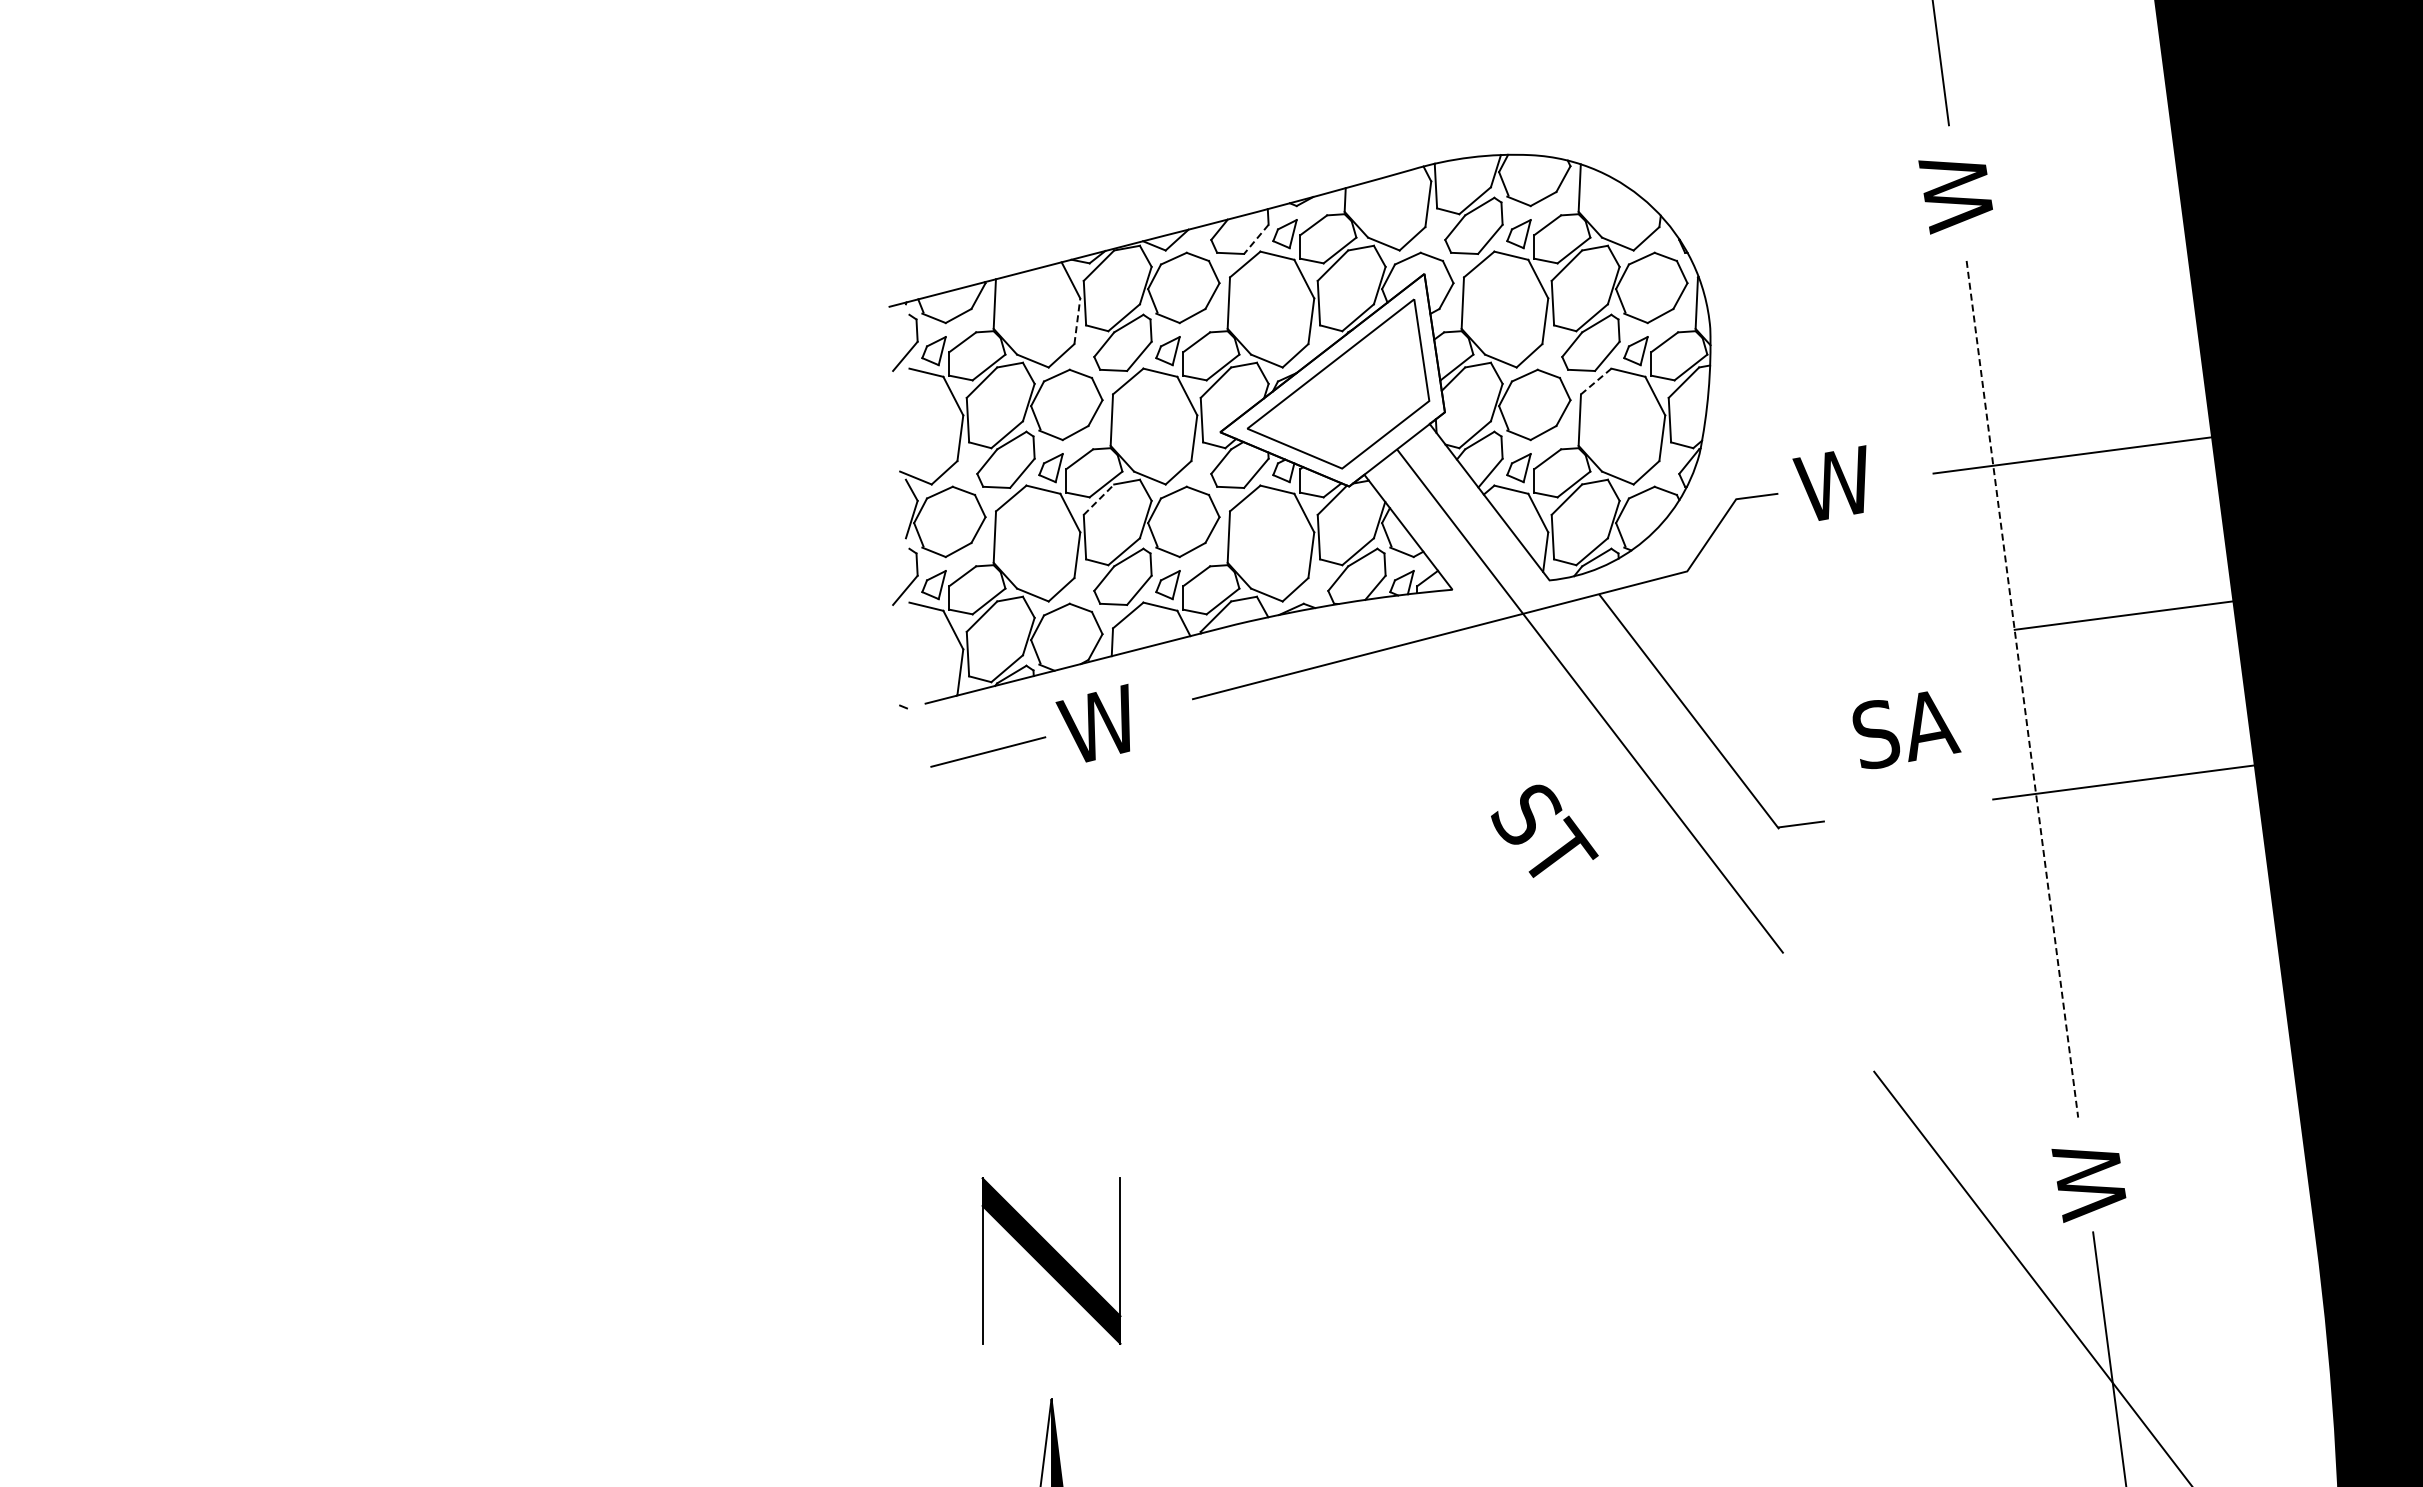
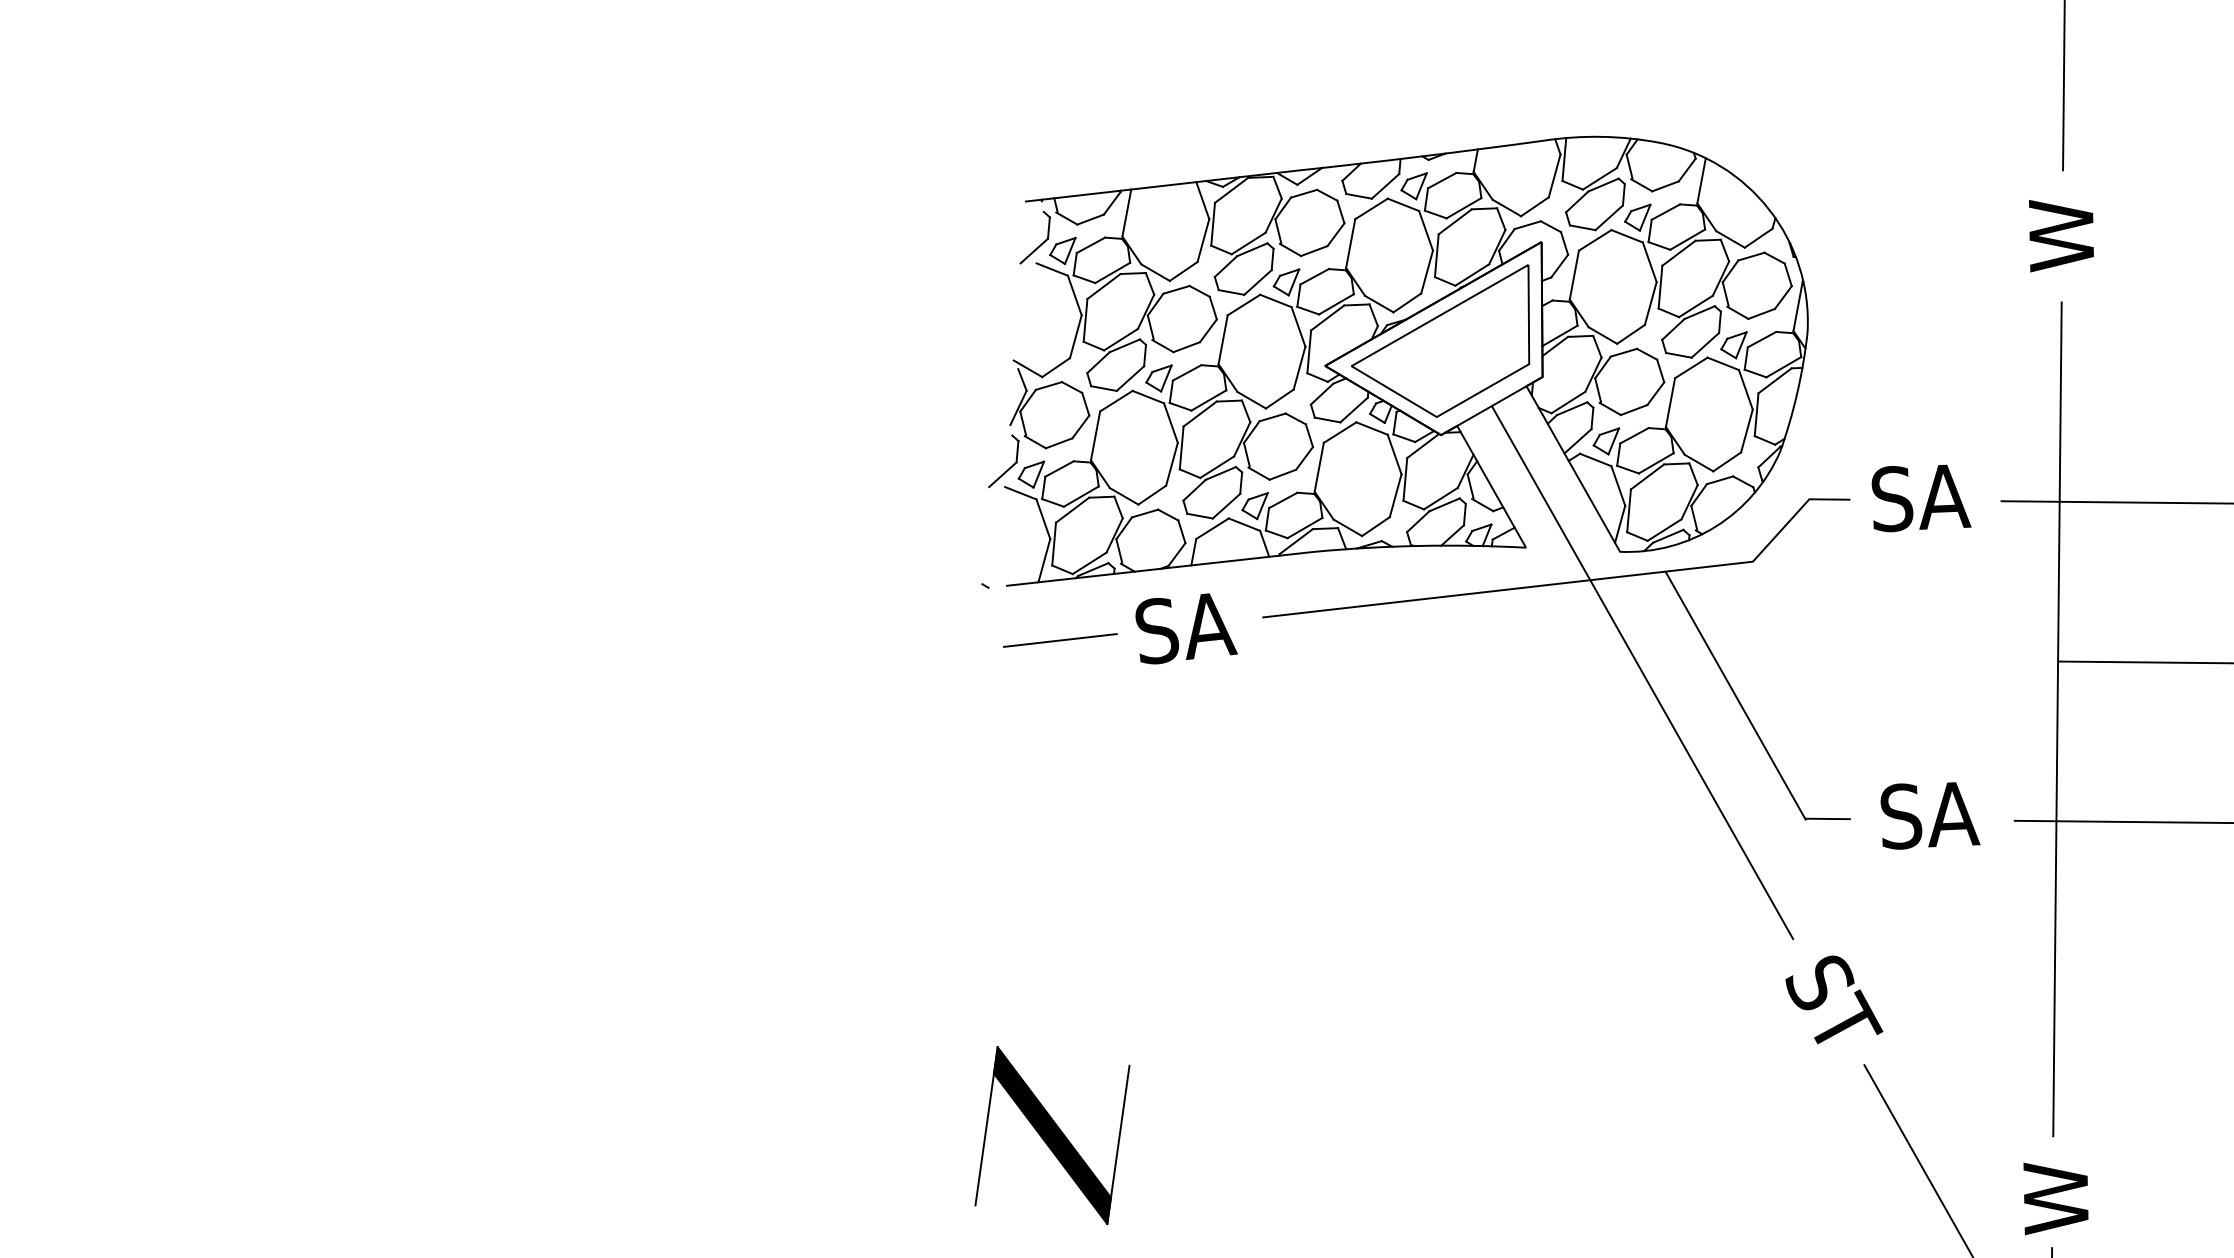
line: (1256, 239) -> (1385, 186), dashed -> solid
line: (1077, 321) -> (1203, 240), dashed -> solid
line: (1596, 381) -> (1691, 367), dashed -> solid
text: (1849, 482) -> (1919, 498), W -> SA
line: (1098, 499) -> (1199, 413), dashed -> solid
line: (2022, 689) -> (2057, 719), dashed -> solid
text: (1113, 722) -> (1184, 629), W -> SA
text: (1906, 730) -> (1930, 816), moved
text: (1544, 830) -> (1834, 1000), moved

